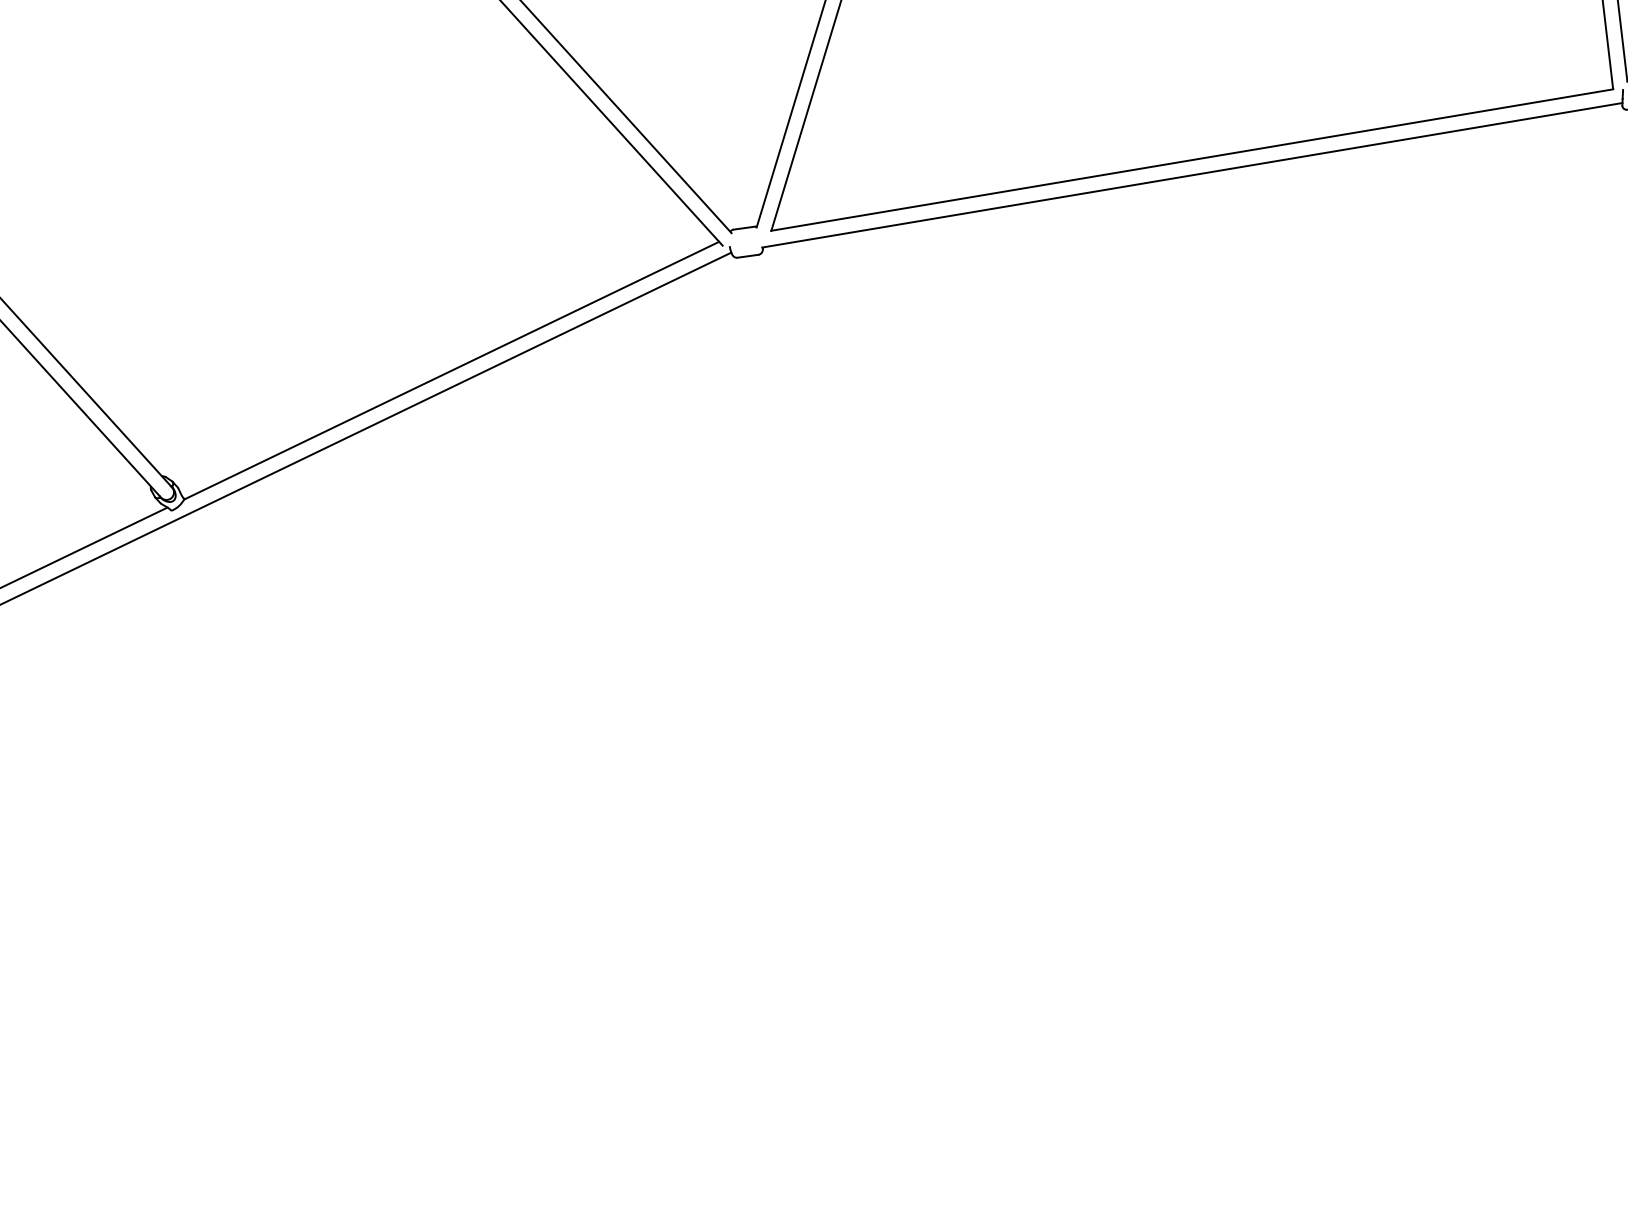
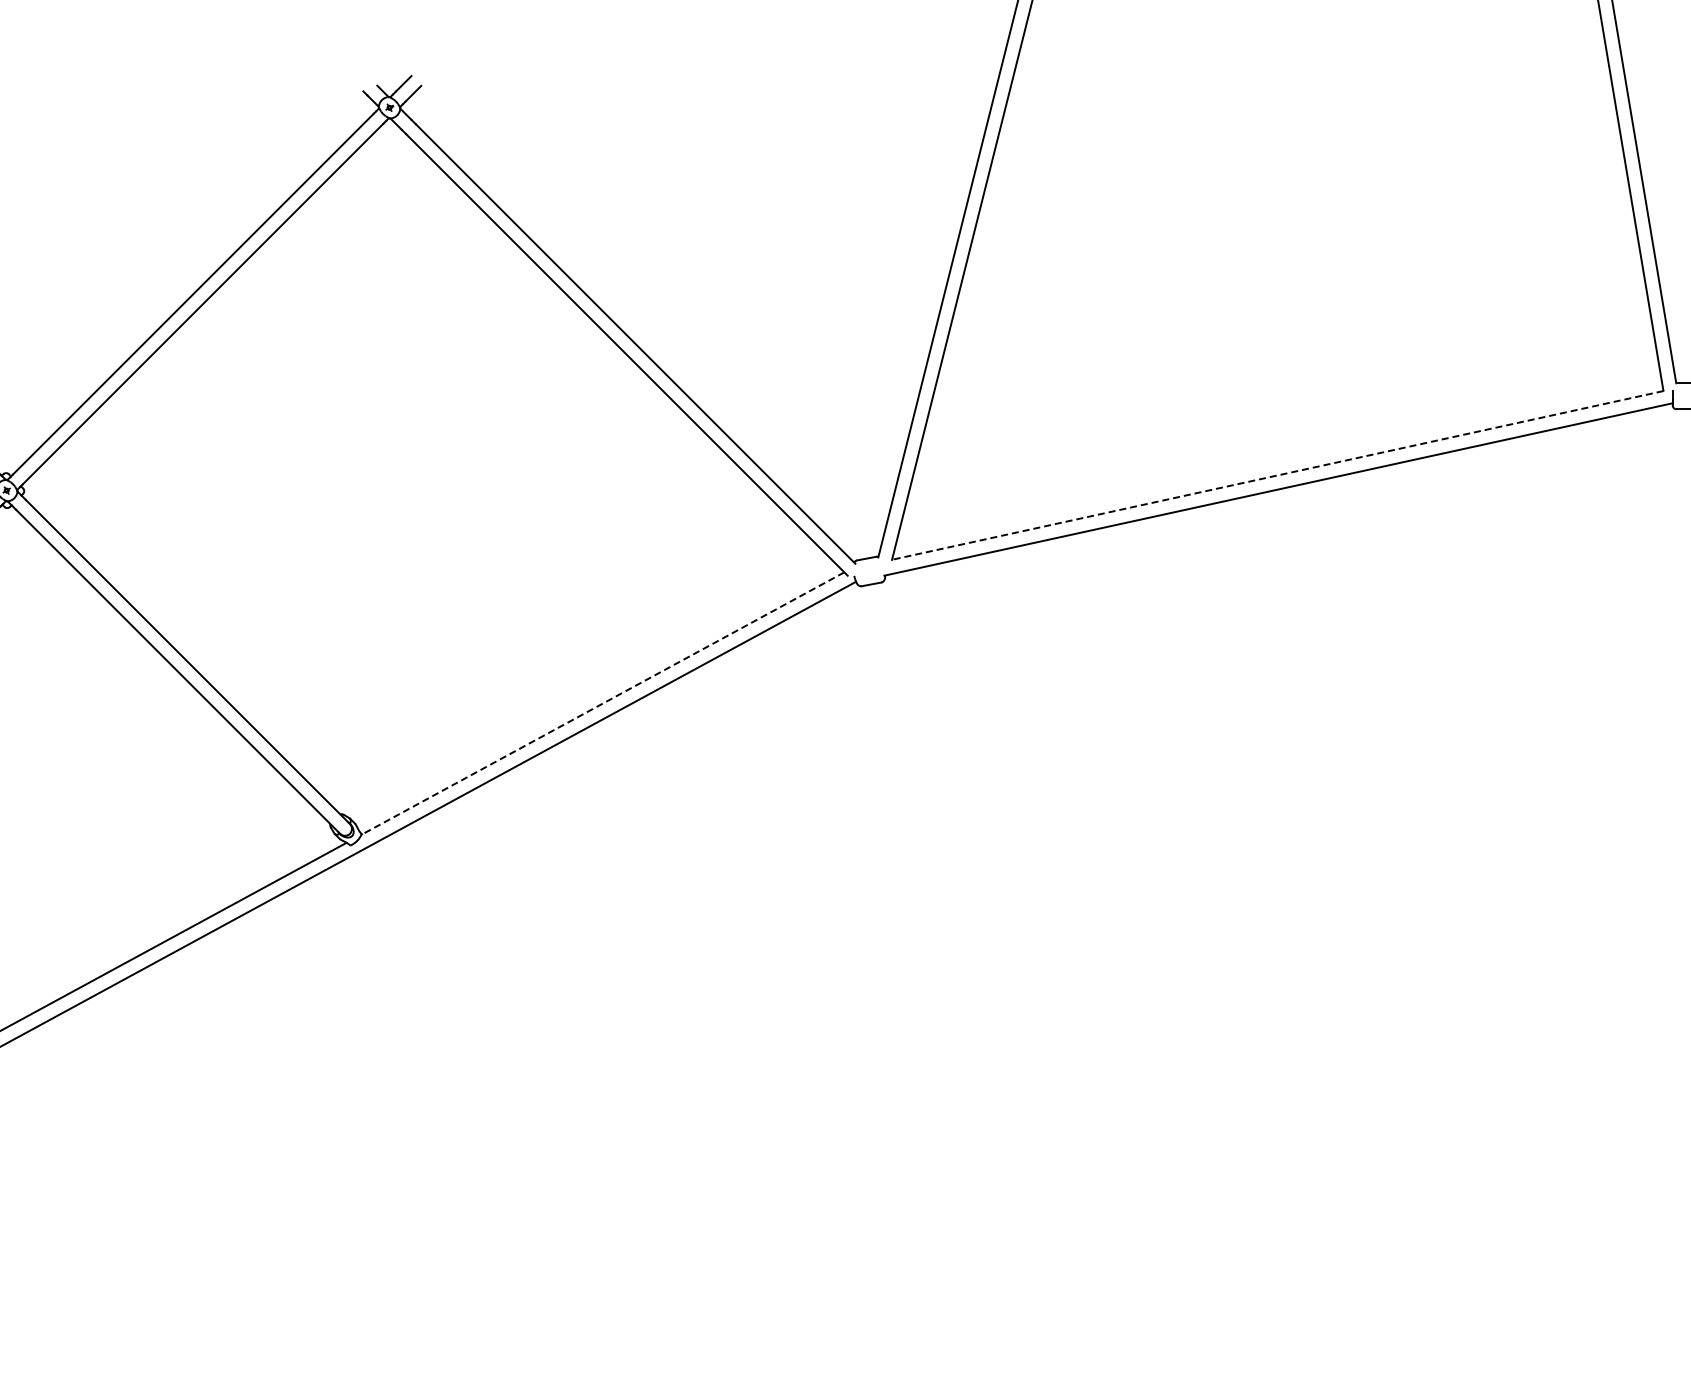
line: (1191, 160) -> (1277, 475), solid -> dashed
line: (452, 370) -> (603, 703), solid -> dashed

